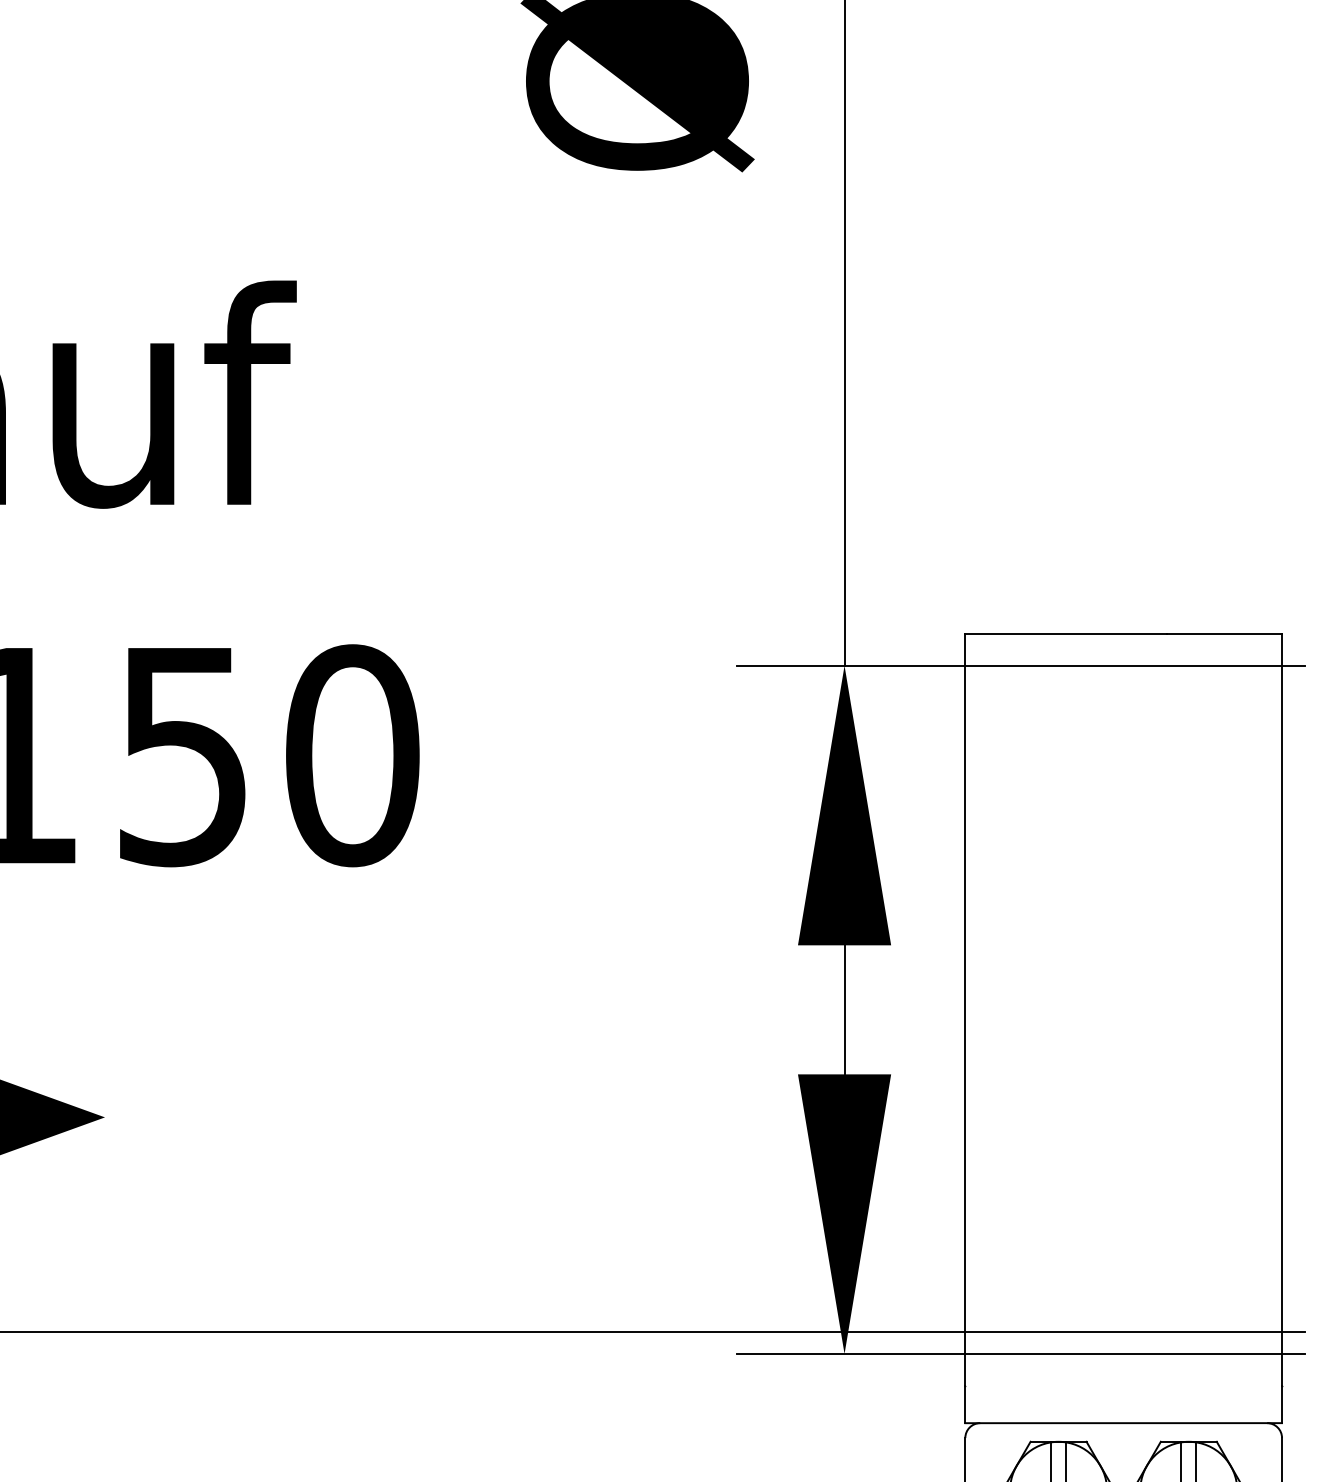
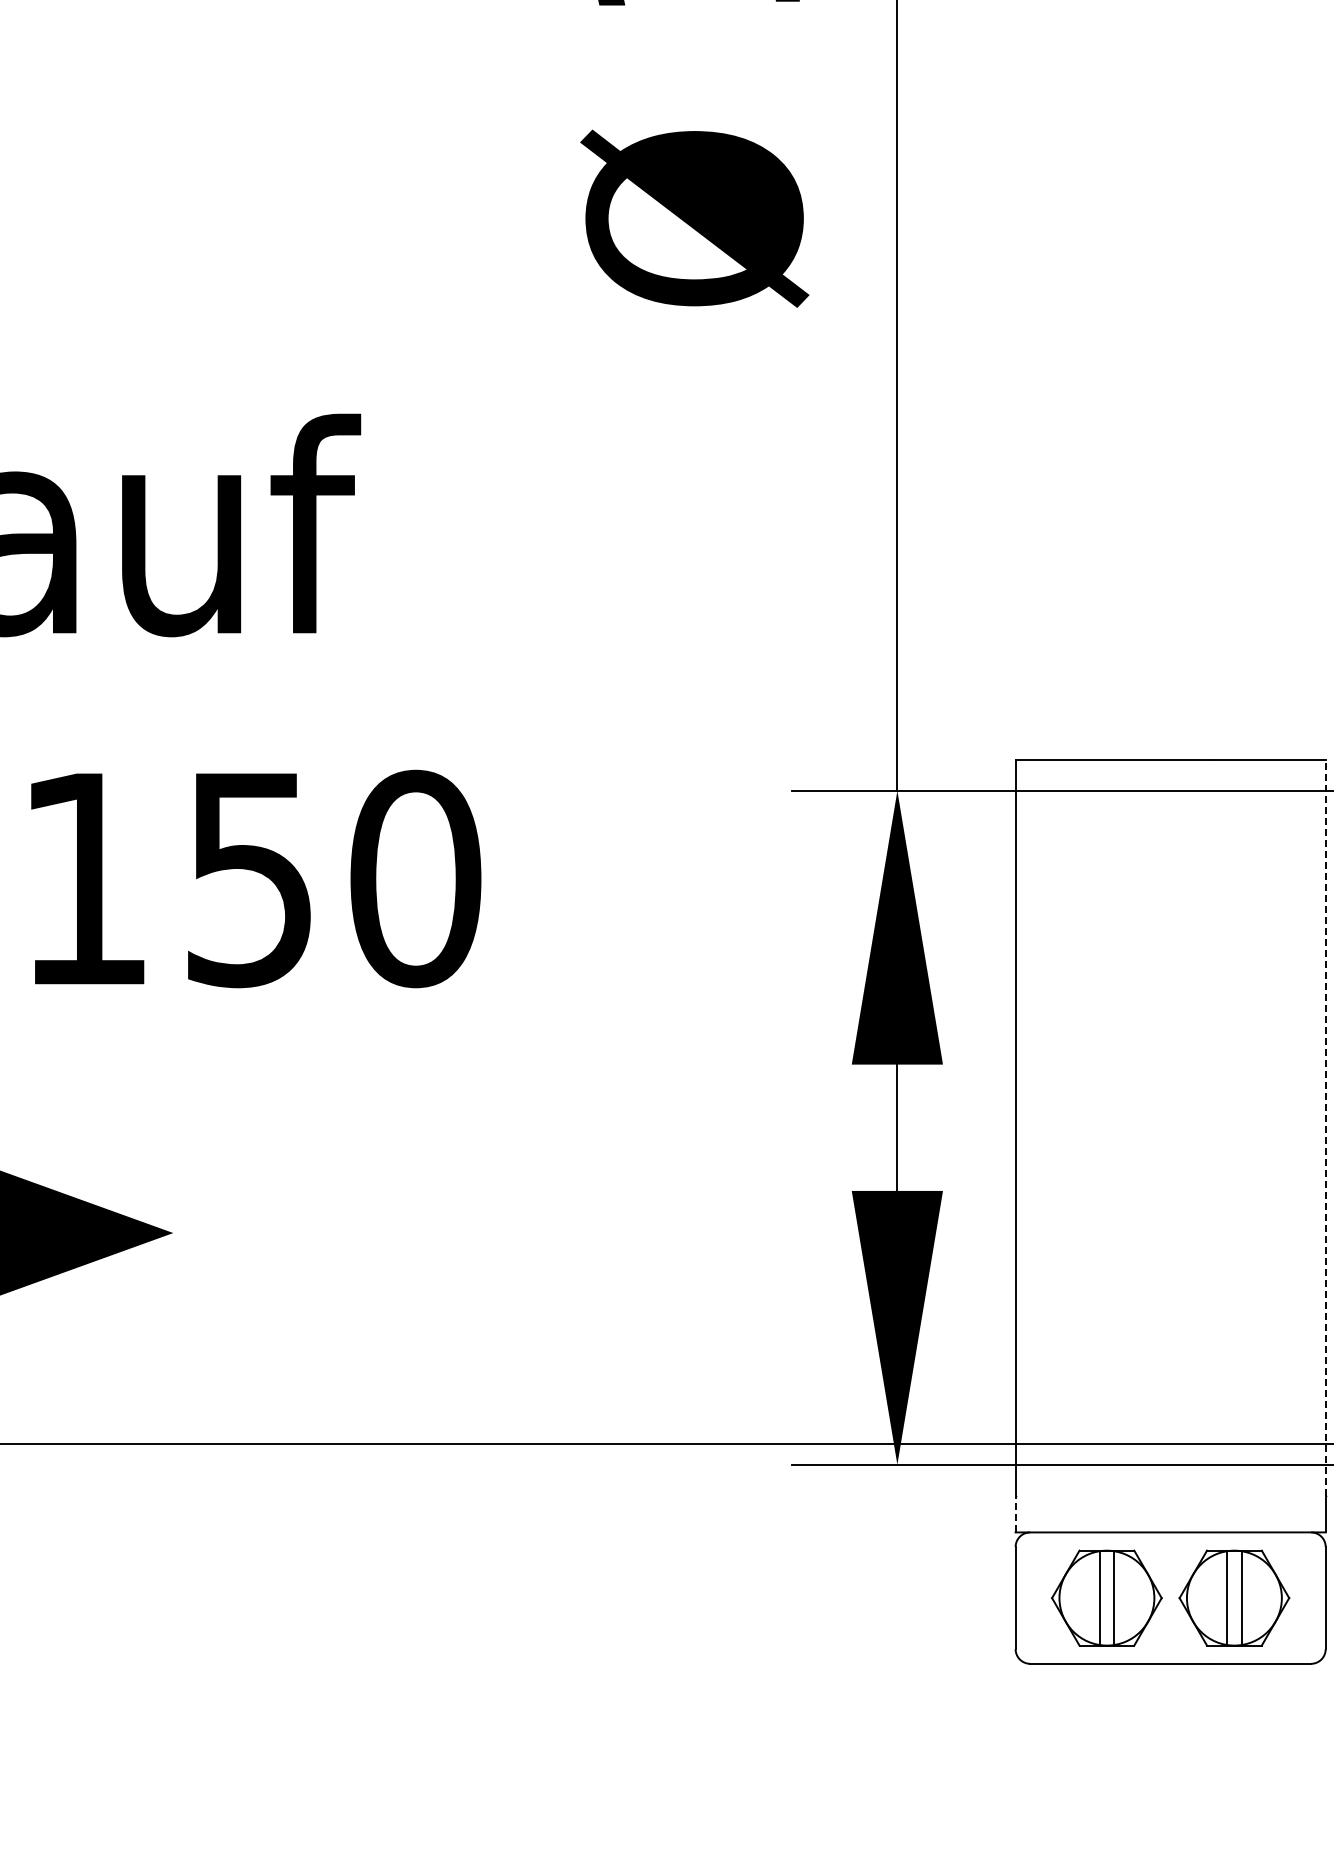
line: (1281, 1009) -> (1325, 1127), solid -> dashed
line: (965, 1403) -> (1015, 1513), solid -> dashed

